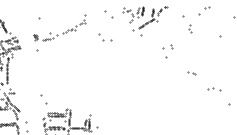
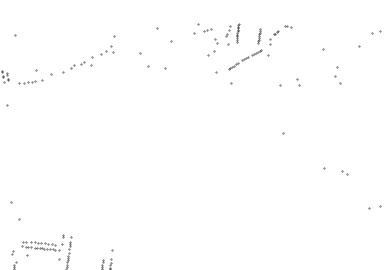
part: (105, 37) -> (154, 61), moved
part: (167, 46) -> (288, 81), moved
part: (191, 73) -> (335, 172), size x1.67

